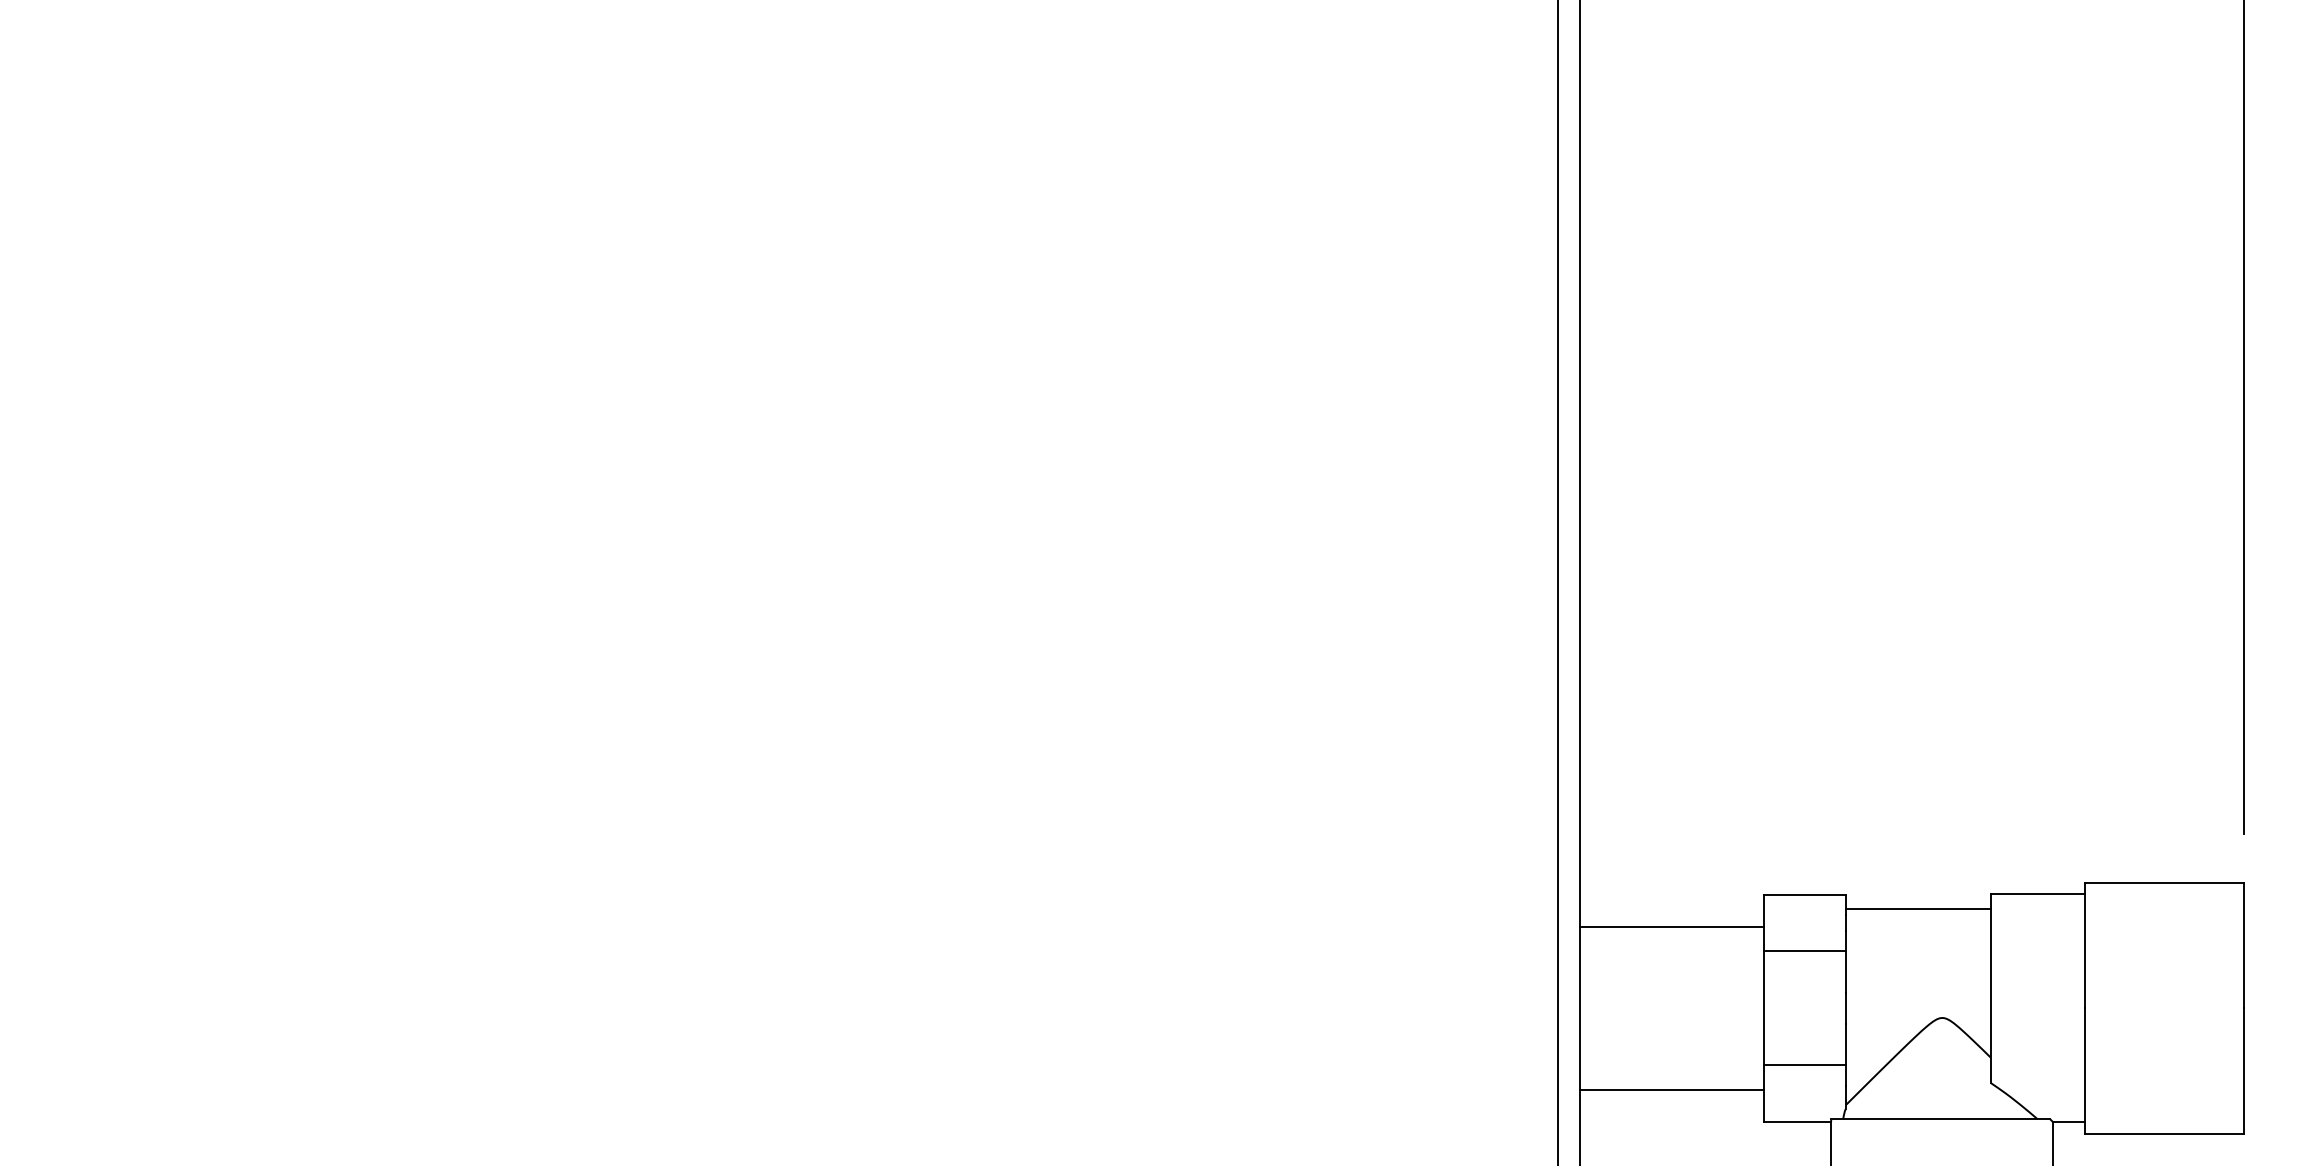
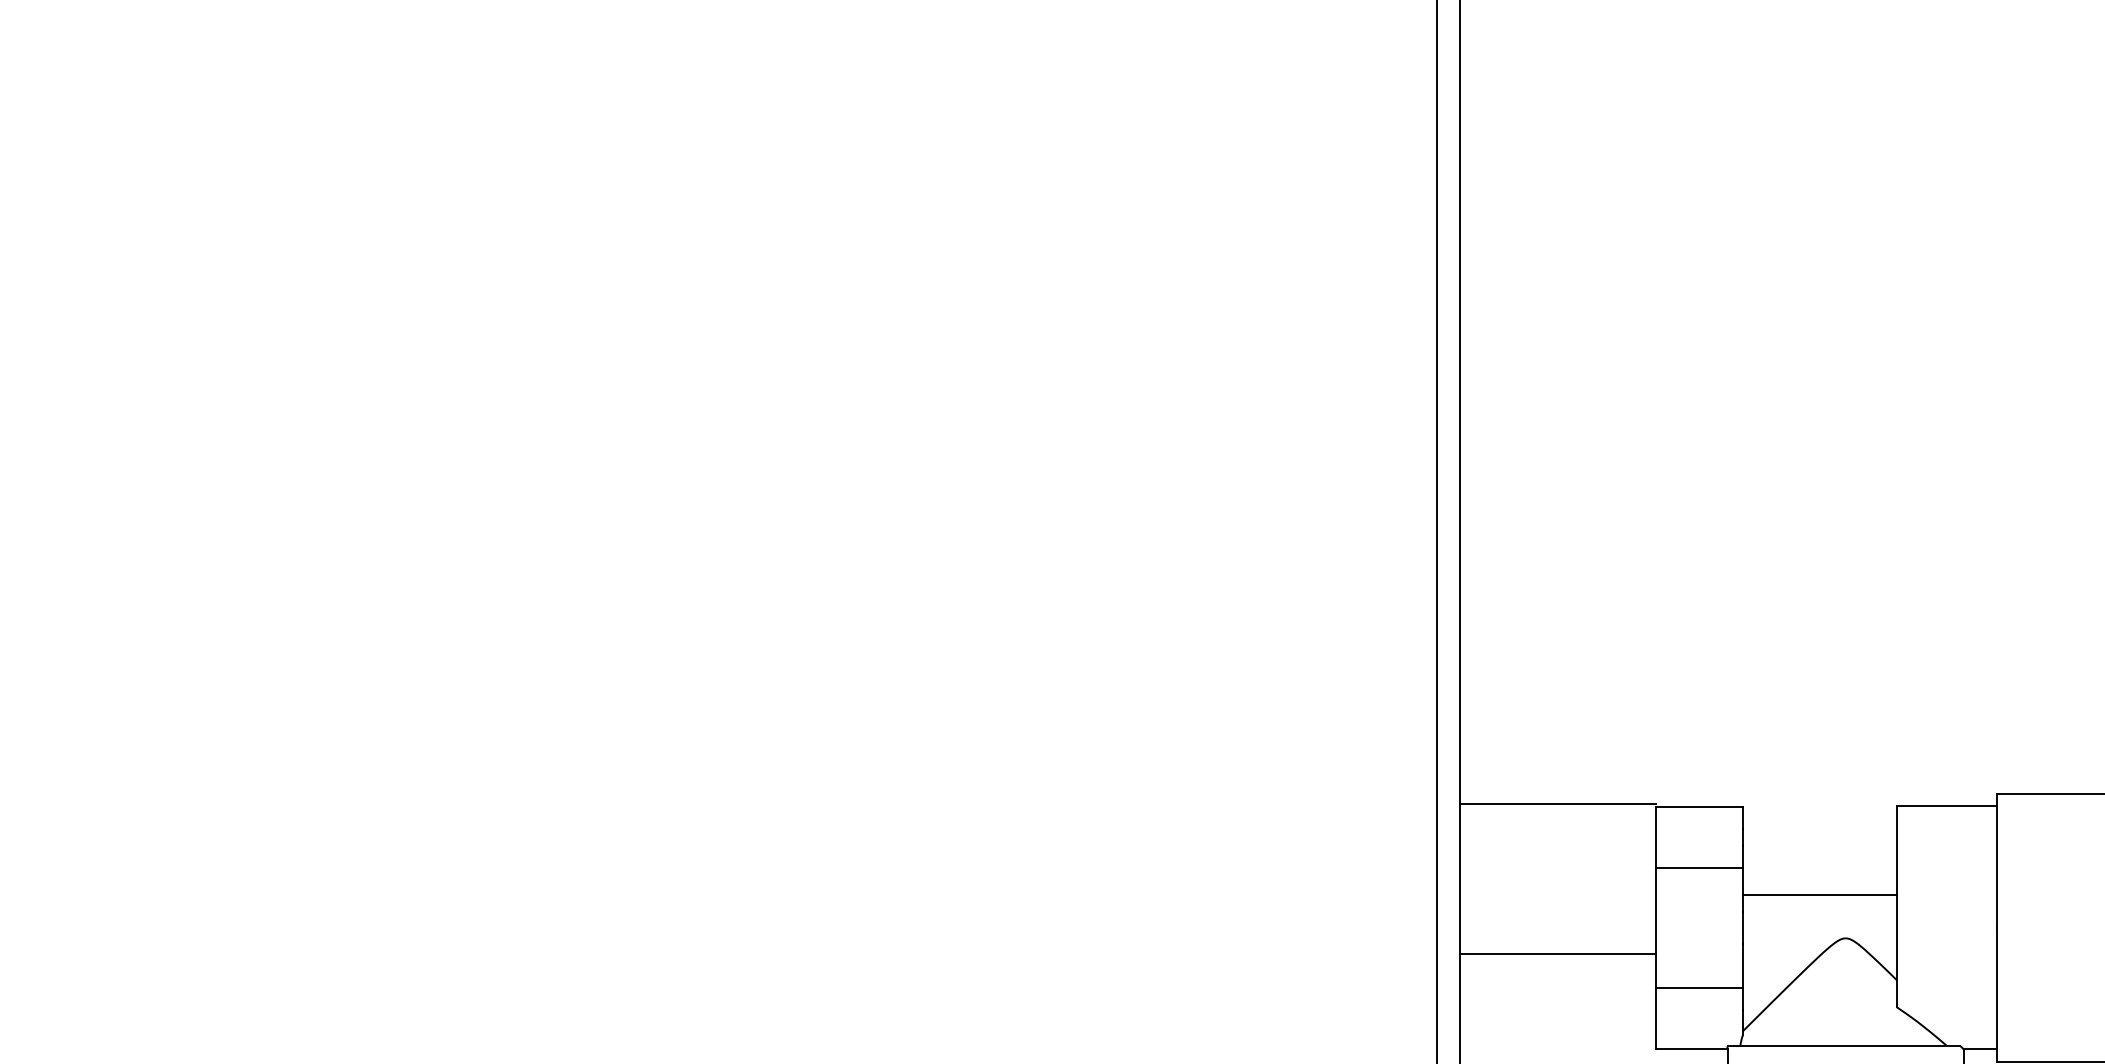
line: (1917, 908) -> (1819, 895), moved
line: (1671, 926) -> (1557, 803), moved
line: (1671, 1089) -> (1557, 953), moved

